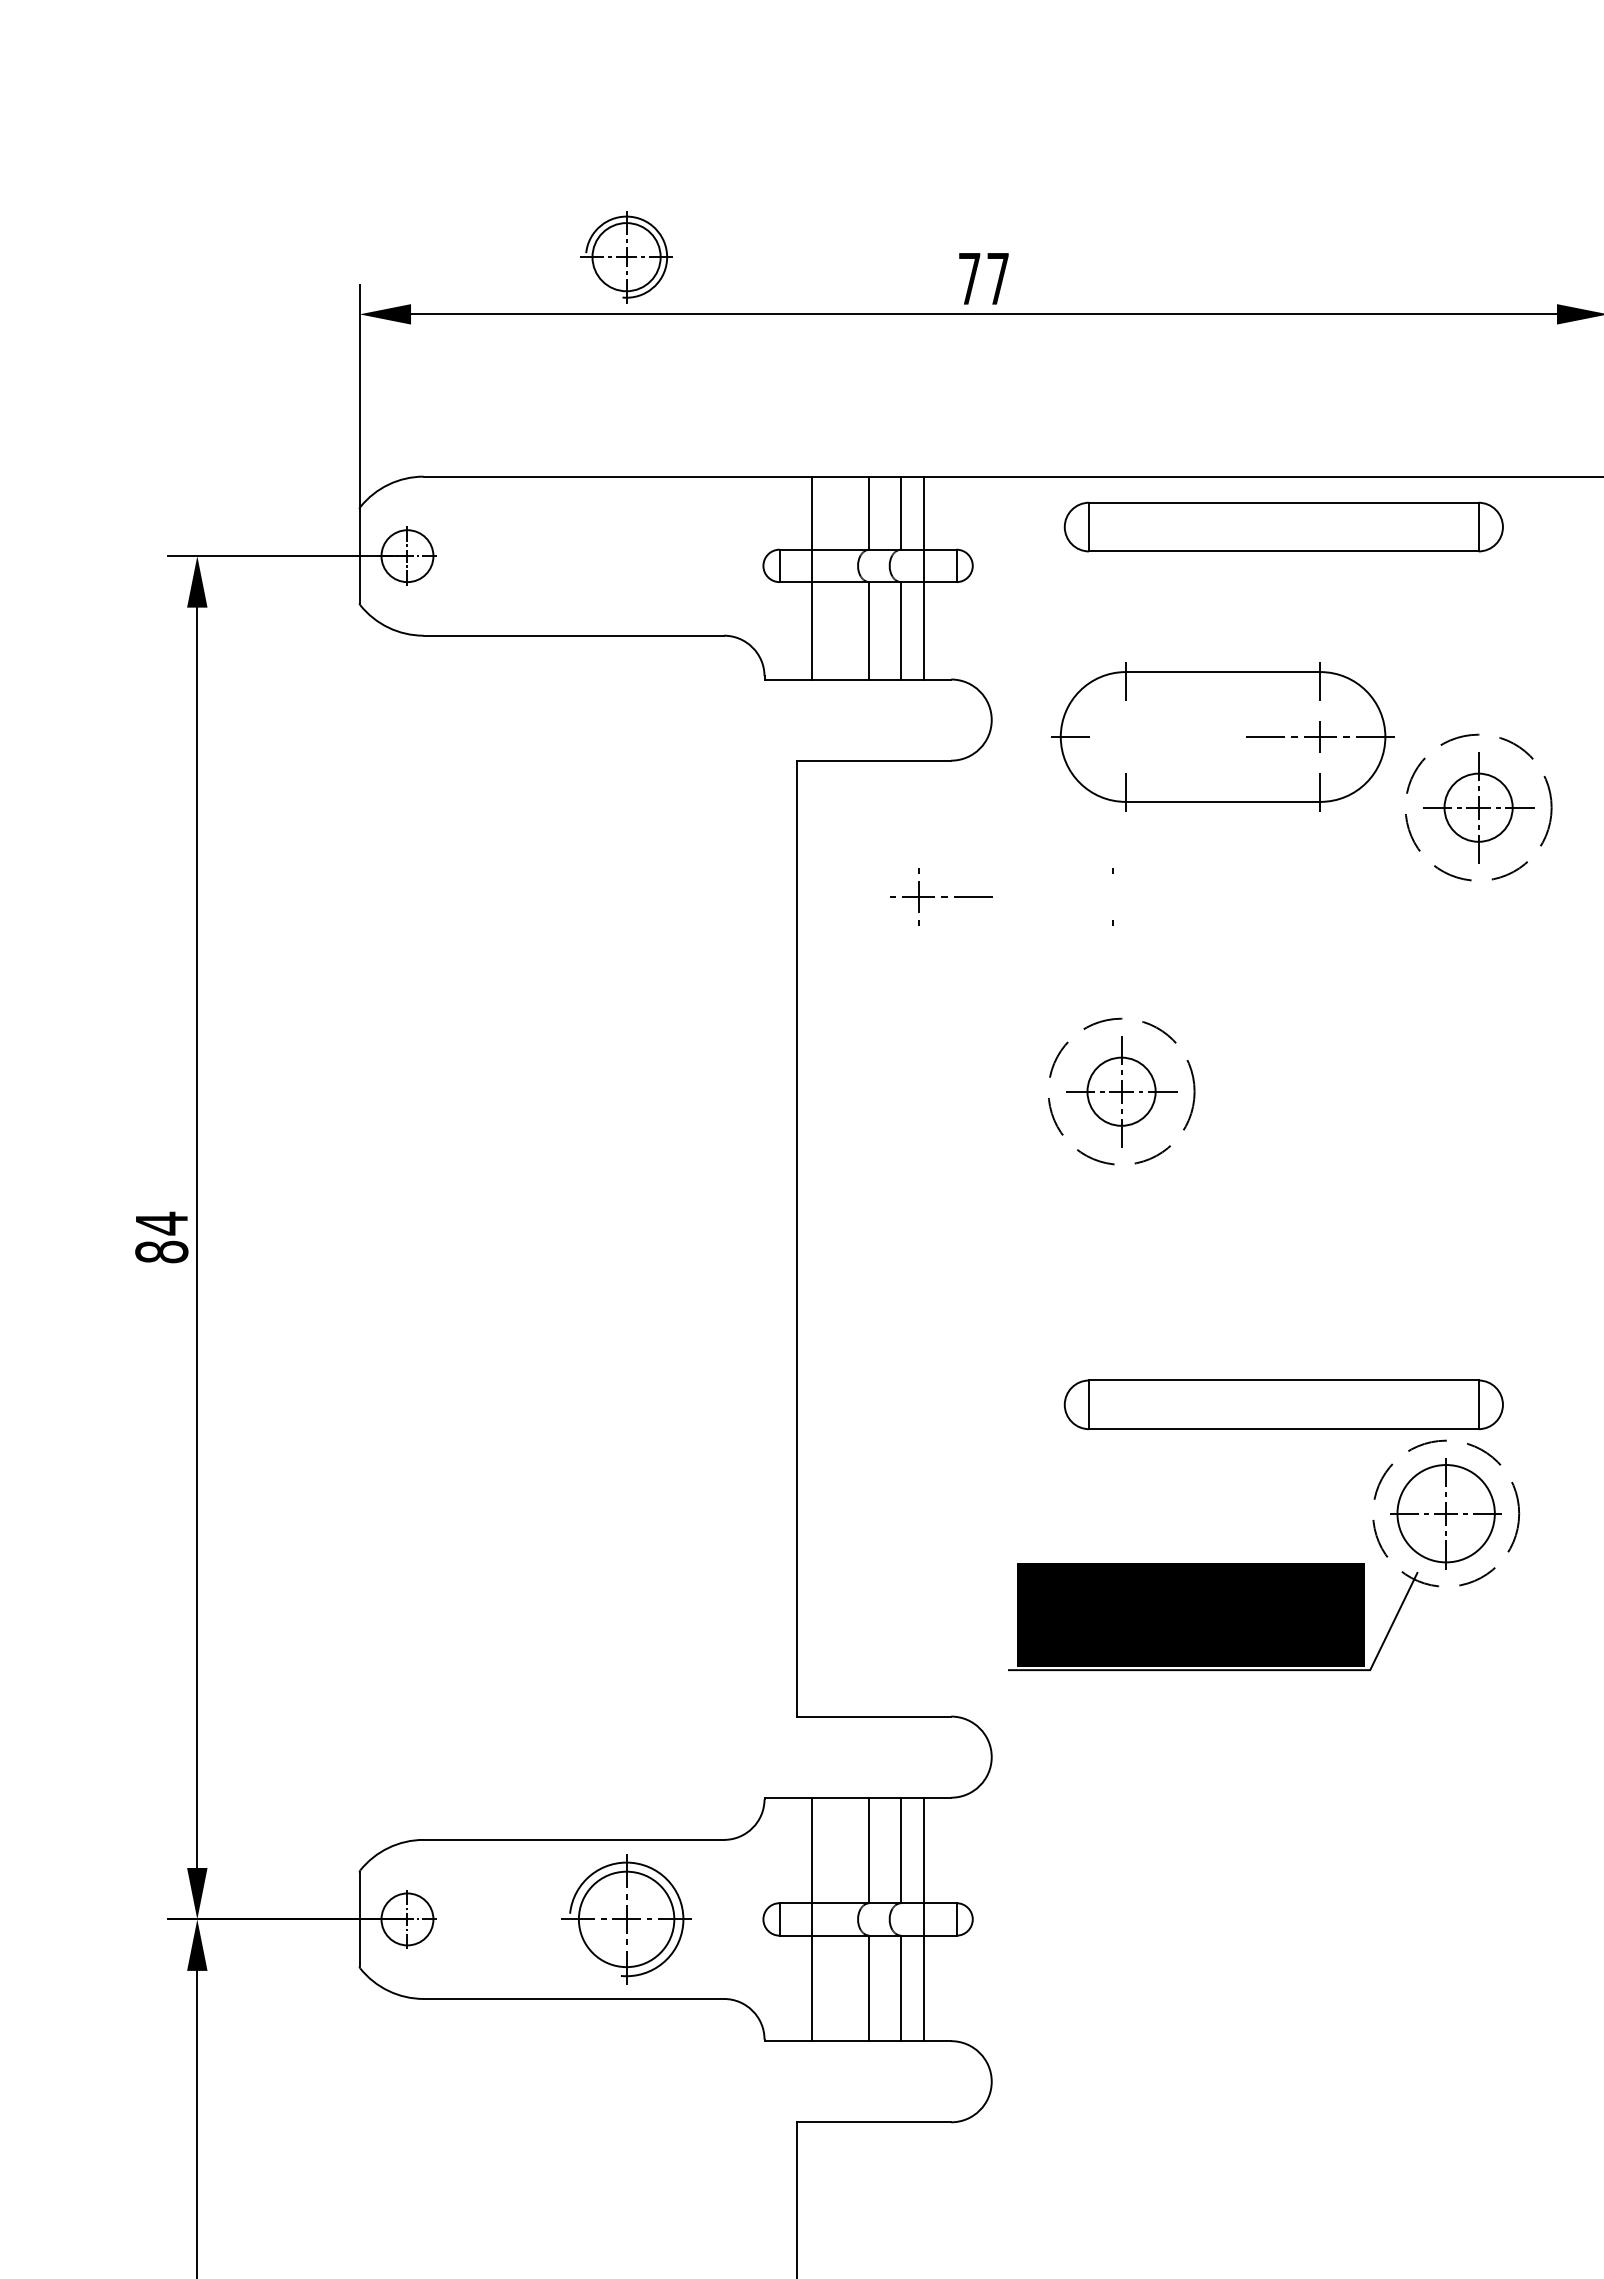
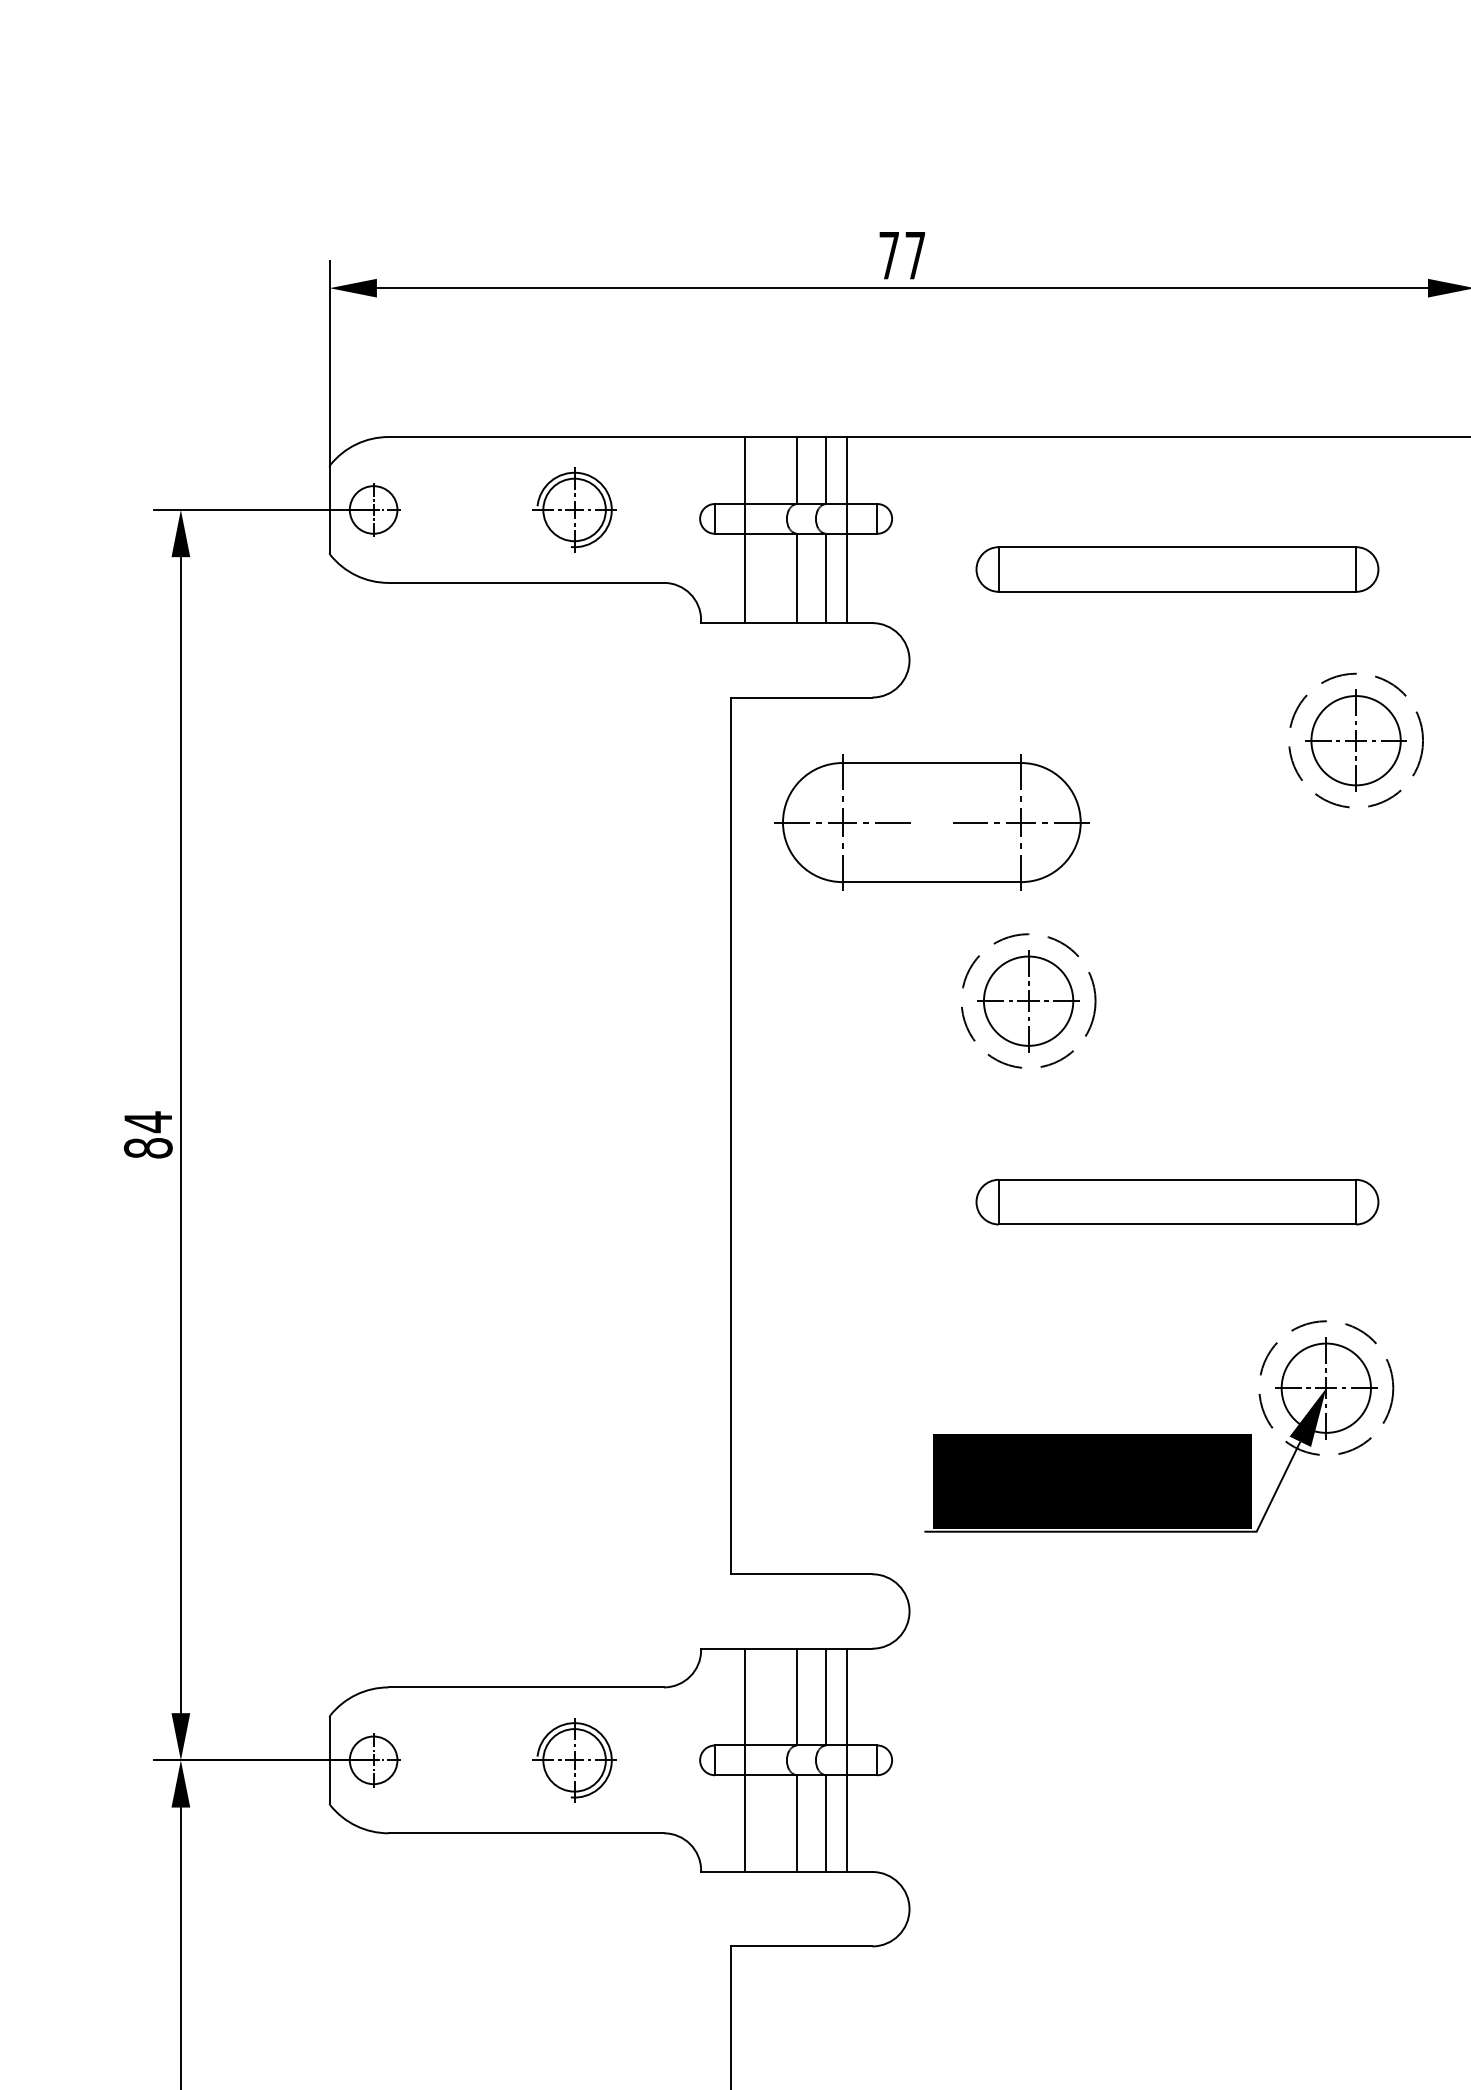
part: (626, 257) -> (574, 510), moved
part: (1283, 526) -> (1177, 568), moved
part: (1222, 736) -> (931, 822), moved
circle: (1478, 807) -> (1355, 740), size x1.43
circle: (1121, 1091) -> (1028, 1000), size x1.43
part: (1283, 1404) -> (1177, 1201), moved
fill: (1426, 1545) -> (1308, 1417), added
part: (626, 1919) -> (574, 1760), size x0.71

